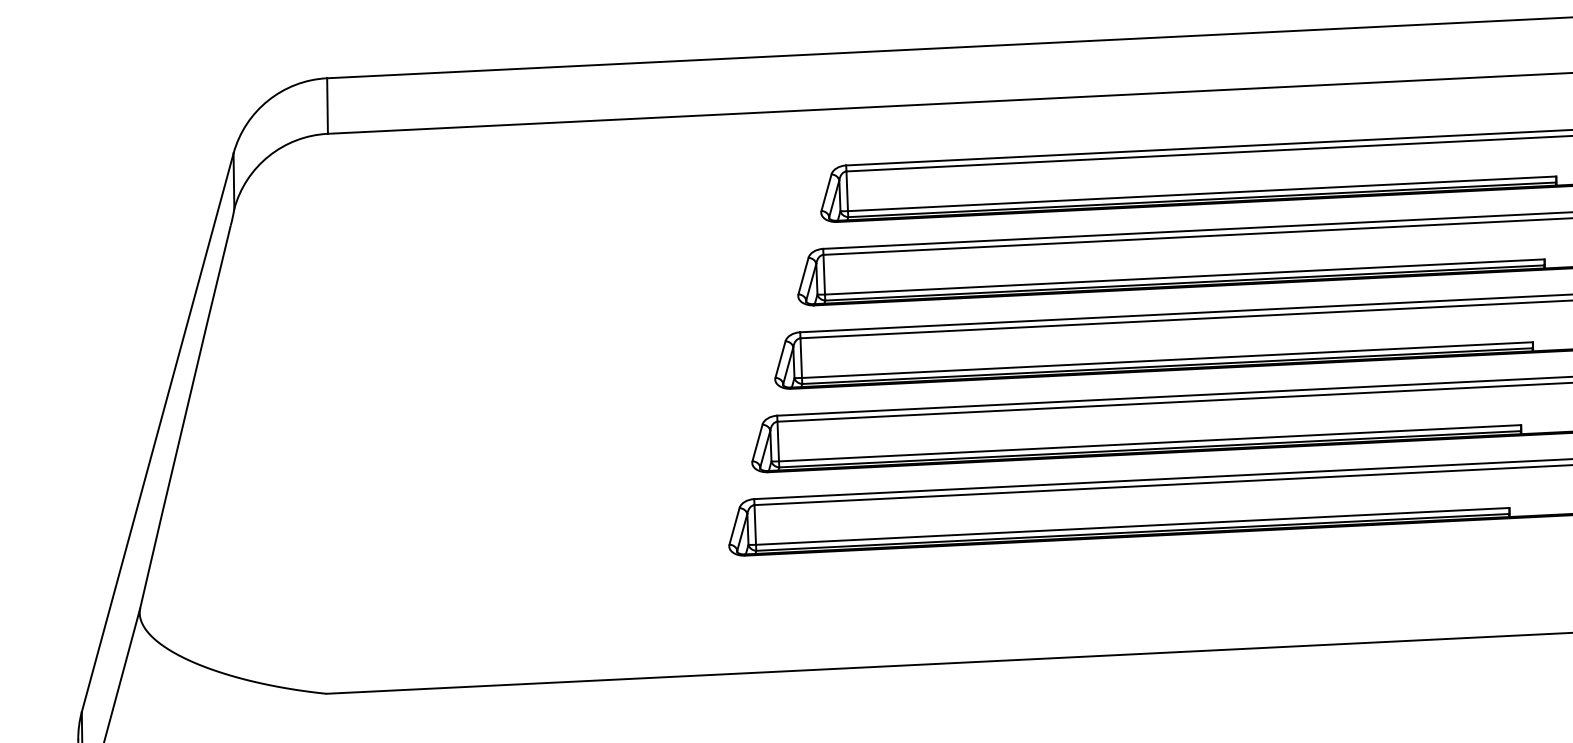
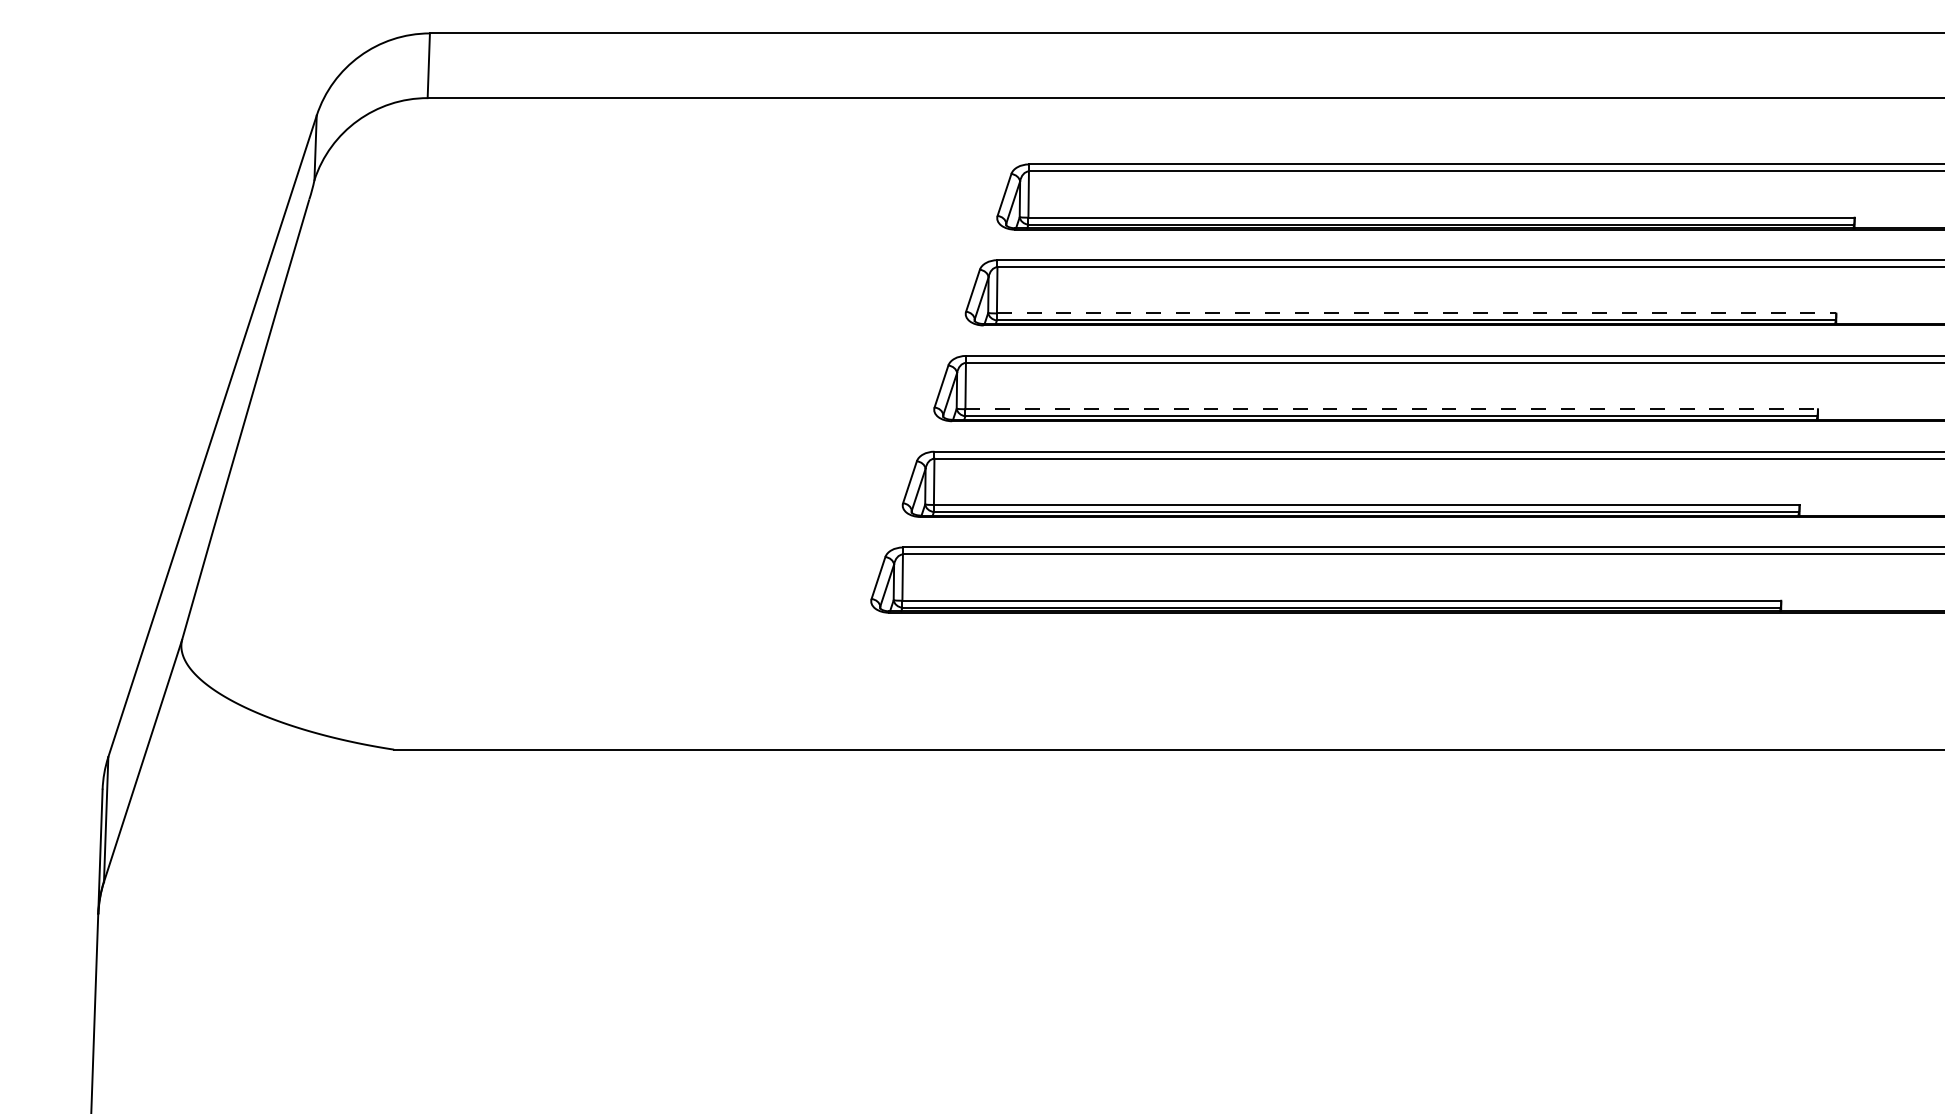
line: (1184, 277) -> (1416, 313), solid -> dashed
line: (1168, 360) -> (1392, 409), solid -> dashed

